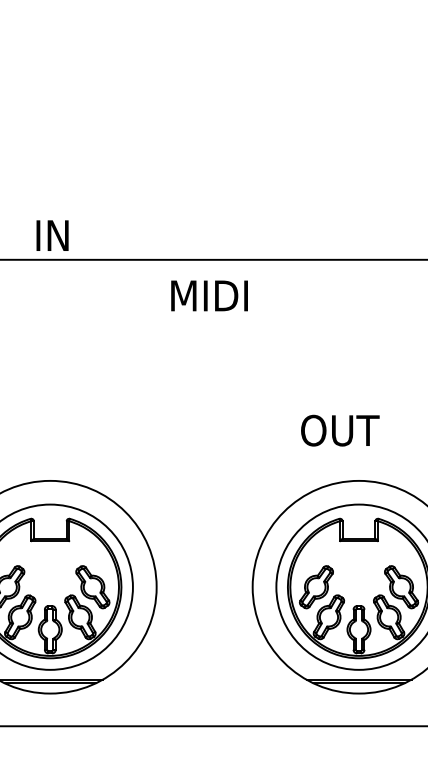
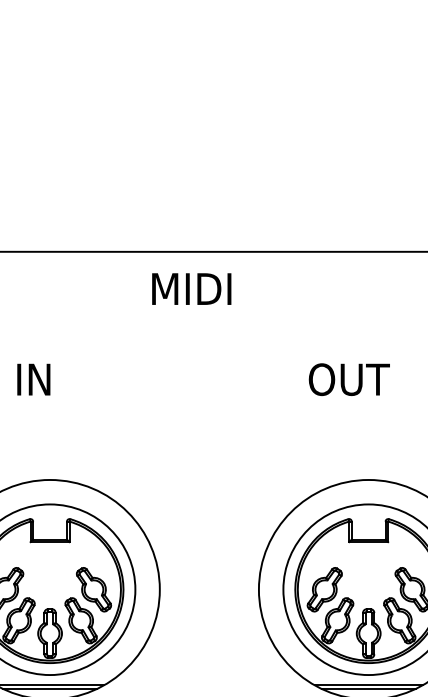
text: (52, 235) -> (33, 379), moved
text: (209, 295) -> (191, 288), moved
text: (340, 430) -> (349, 379), moved

